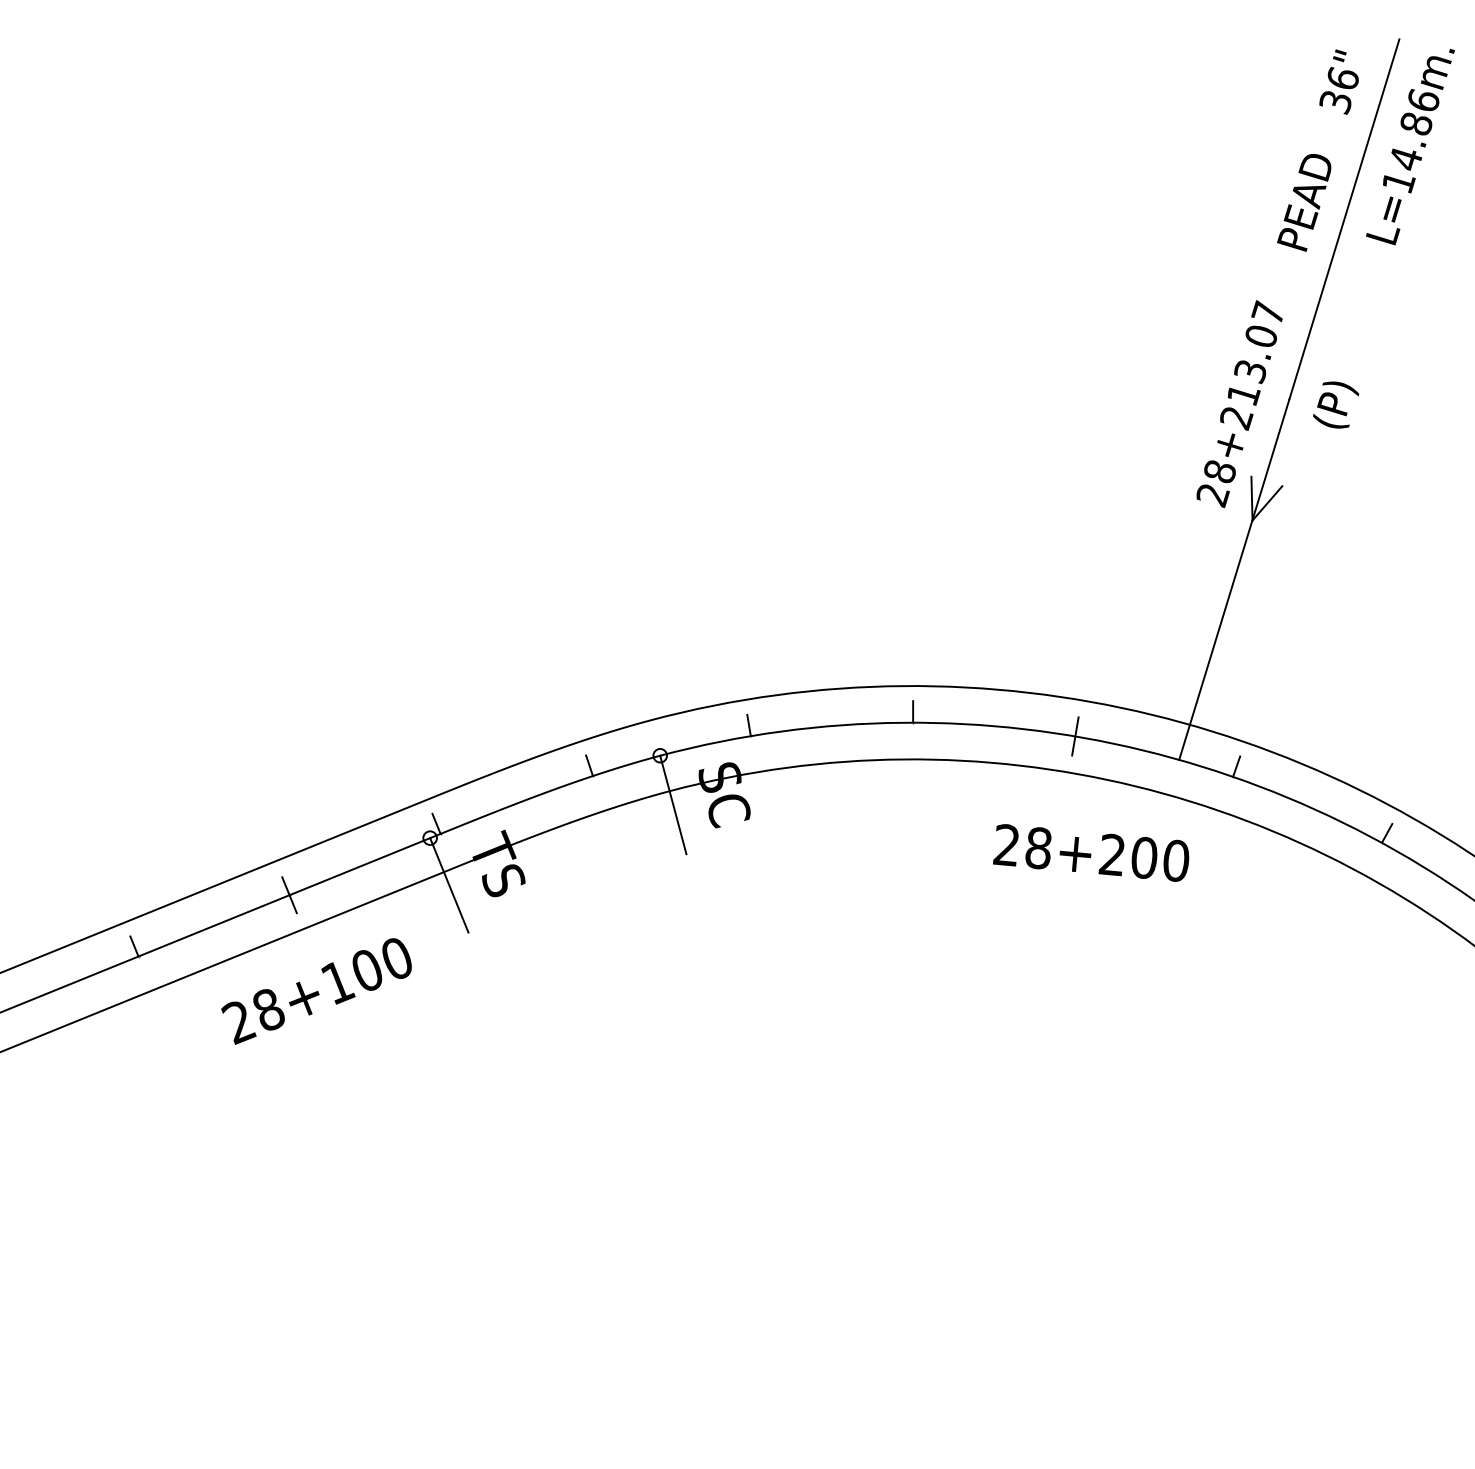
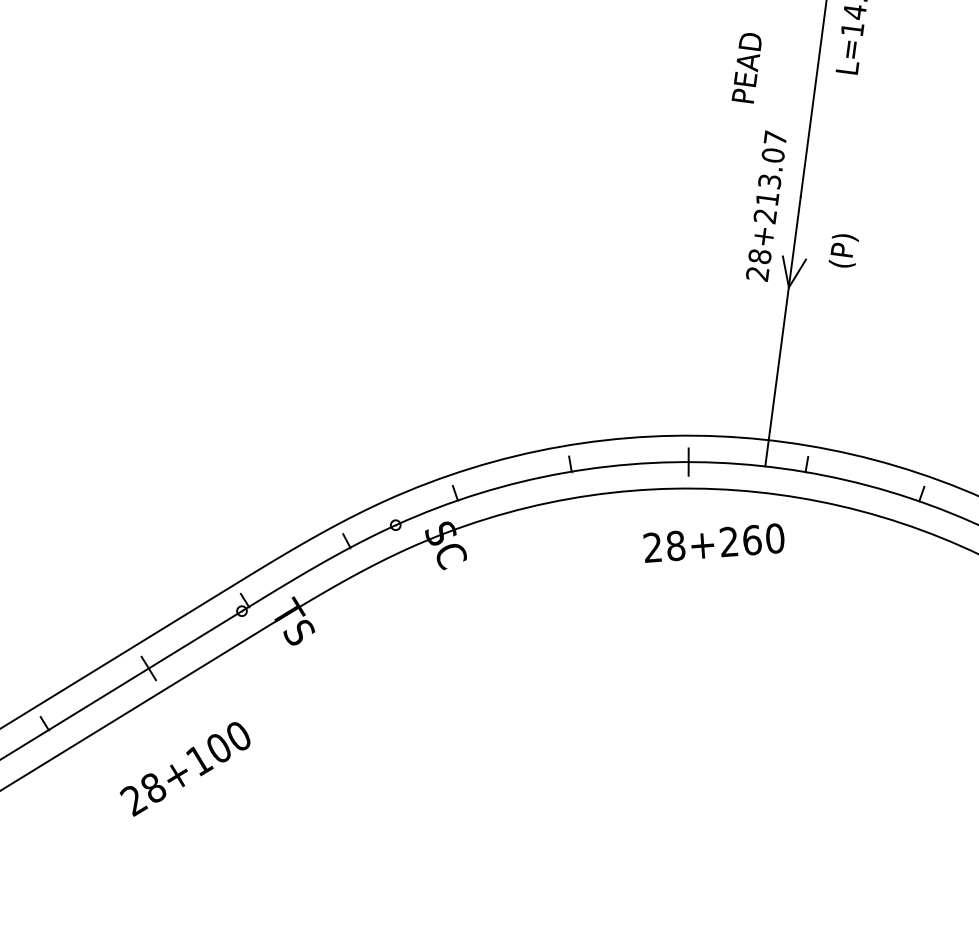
text: (1304, 202) -> (746, 68), moved
text: (1335, 404) -> (843, 250), moved
line: (673, 804) -> (411, 558), removed
text: (1144, 857) -> (752, 539), 28+200 -> 28+260
line: (449, 885) -> (261, 642), removed
text: (316, 991) -> (185, 769), moved

